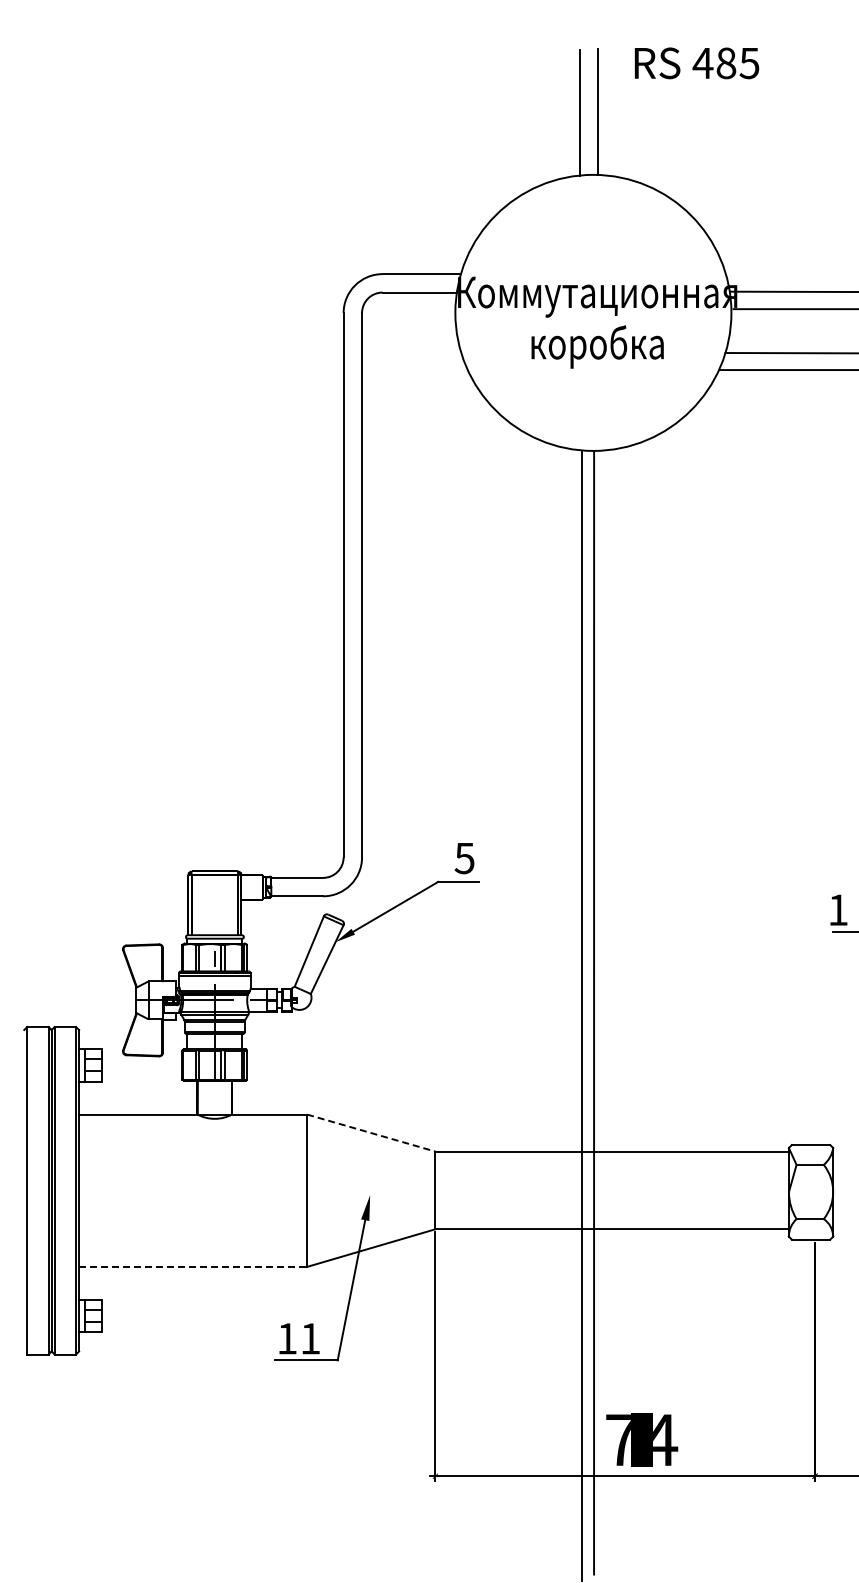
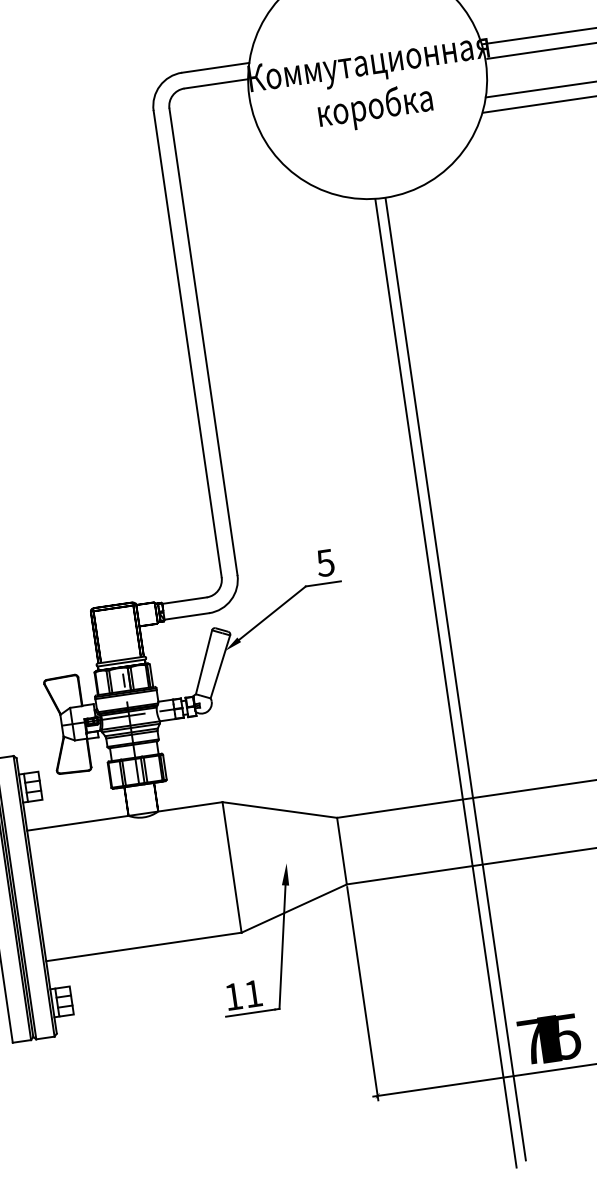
line: (371, 1133) -> (280, 810), dashed -> solid
line: (193, 1266) -> (144, 946), dashed -> solid
text: (665, 1440) -> (570, 1036), 74 -> 75

